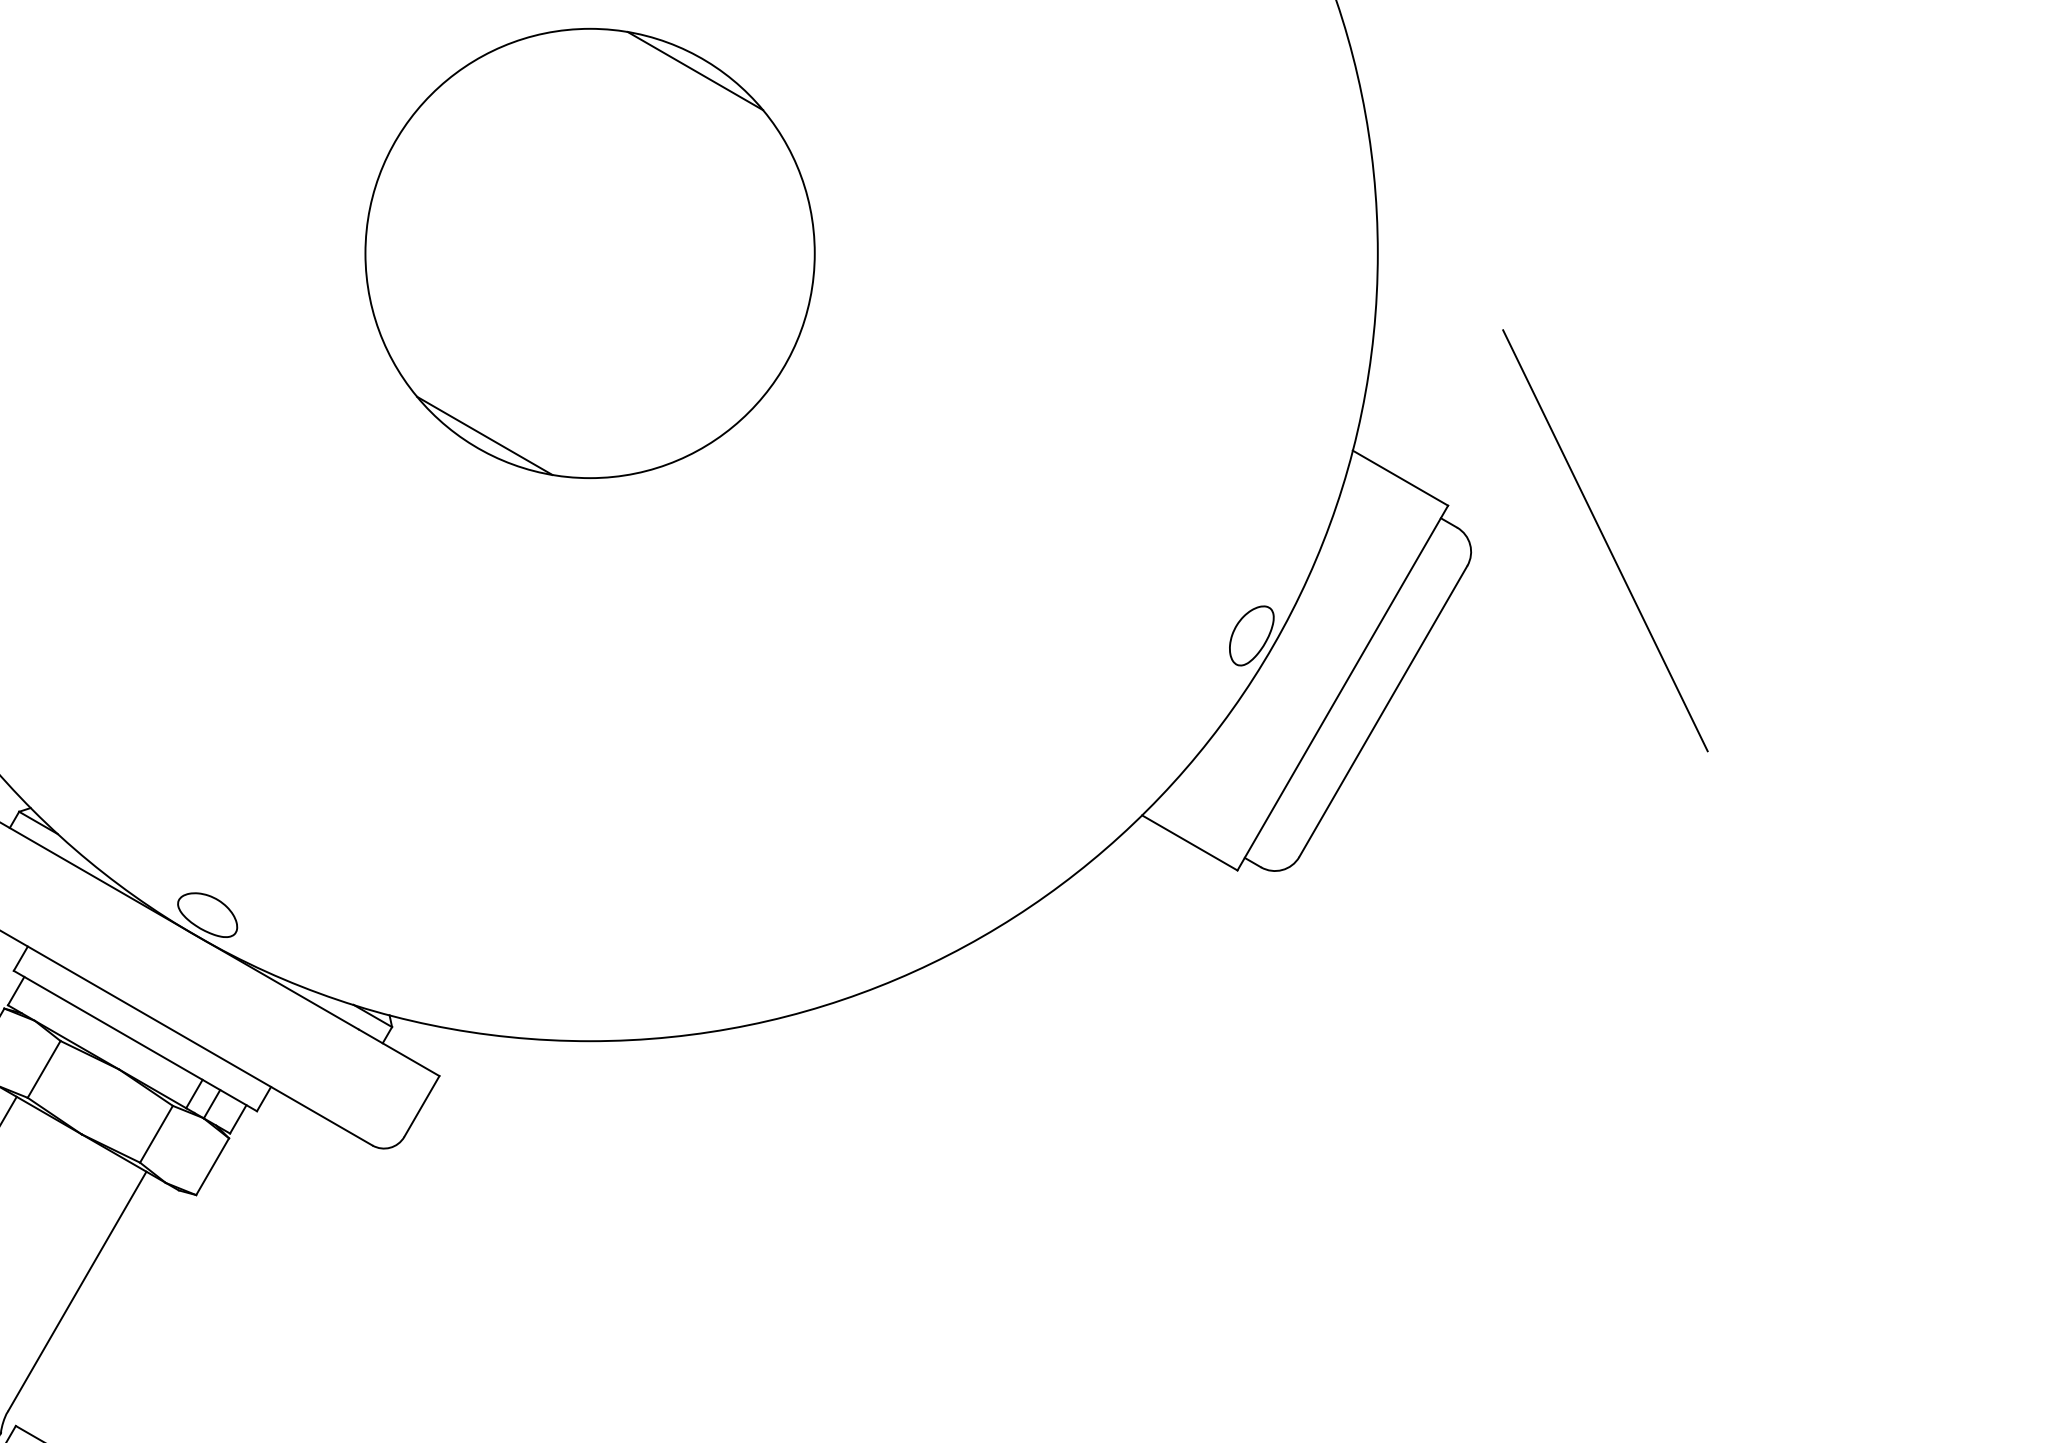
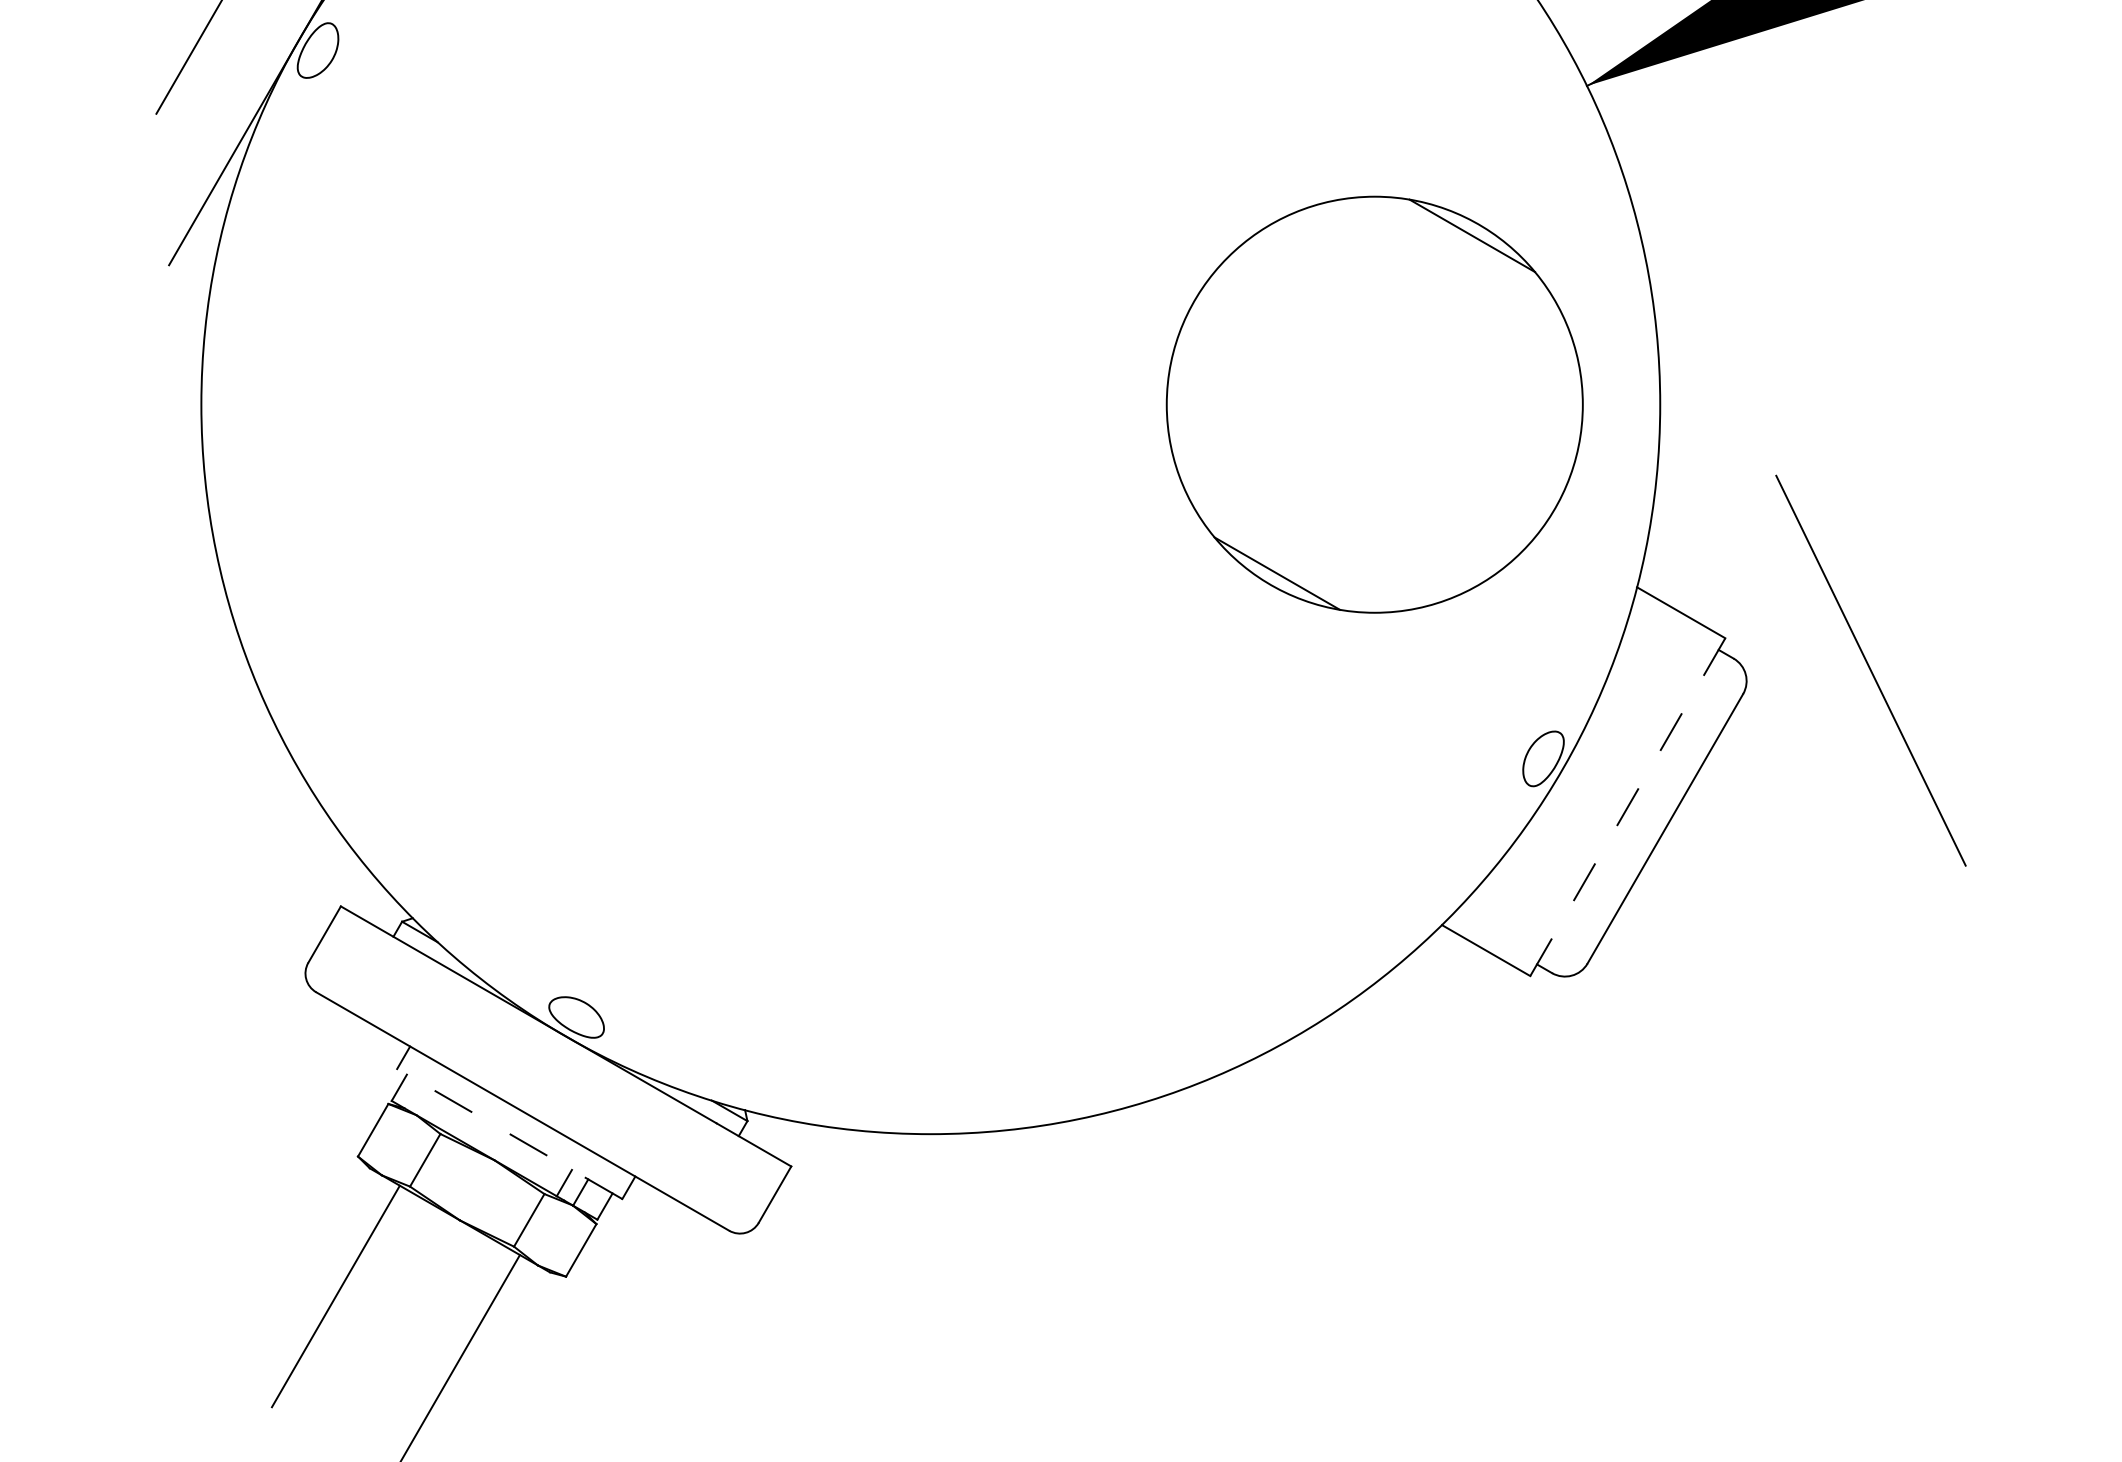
part: (589, 253) -> (1374, 404), moved
line: (1342, 688) -> (1627, 807), solid -> dashed
line: (135, 1040) -> (509, 1133), solid -> dashed

